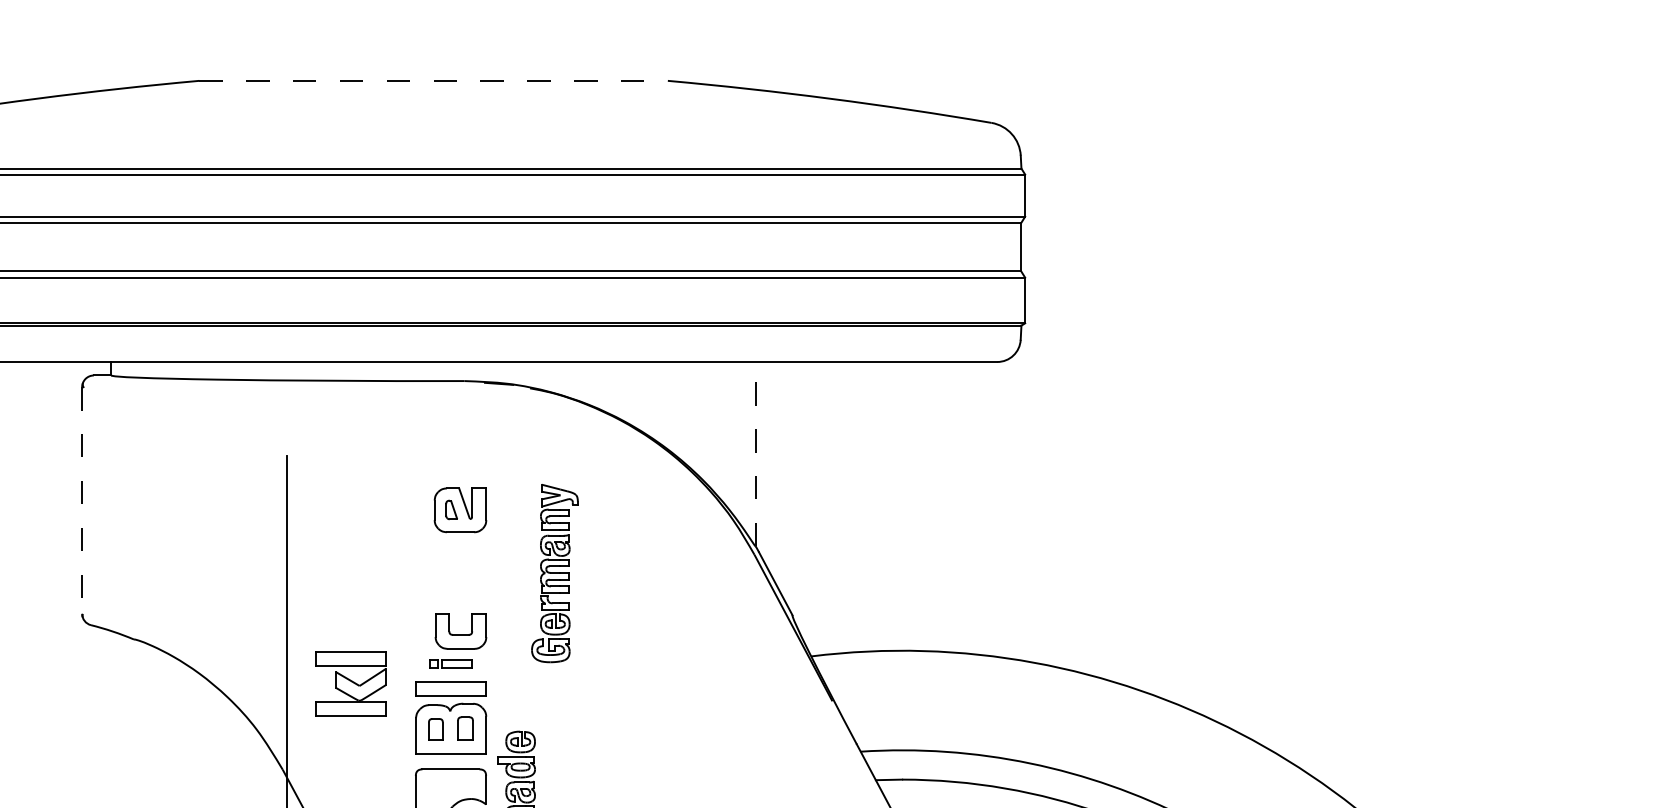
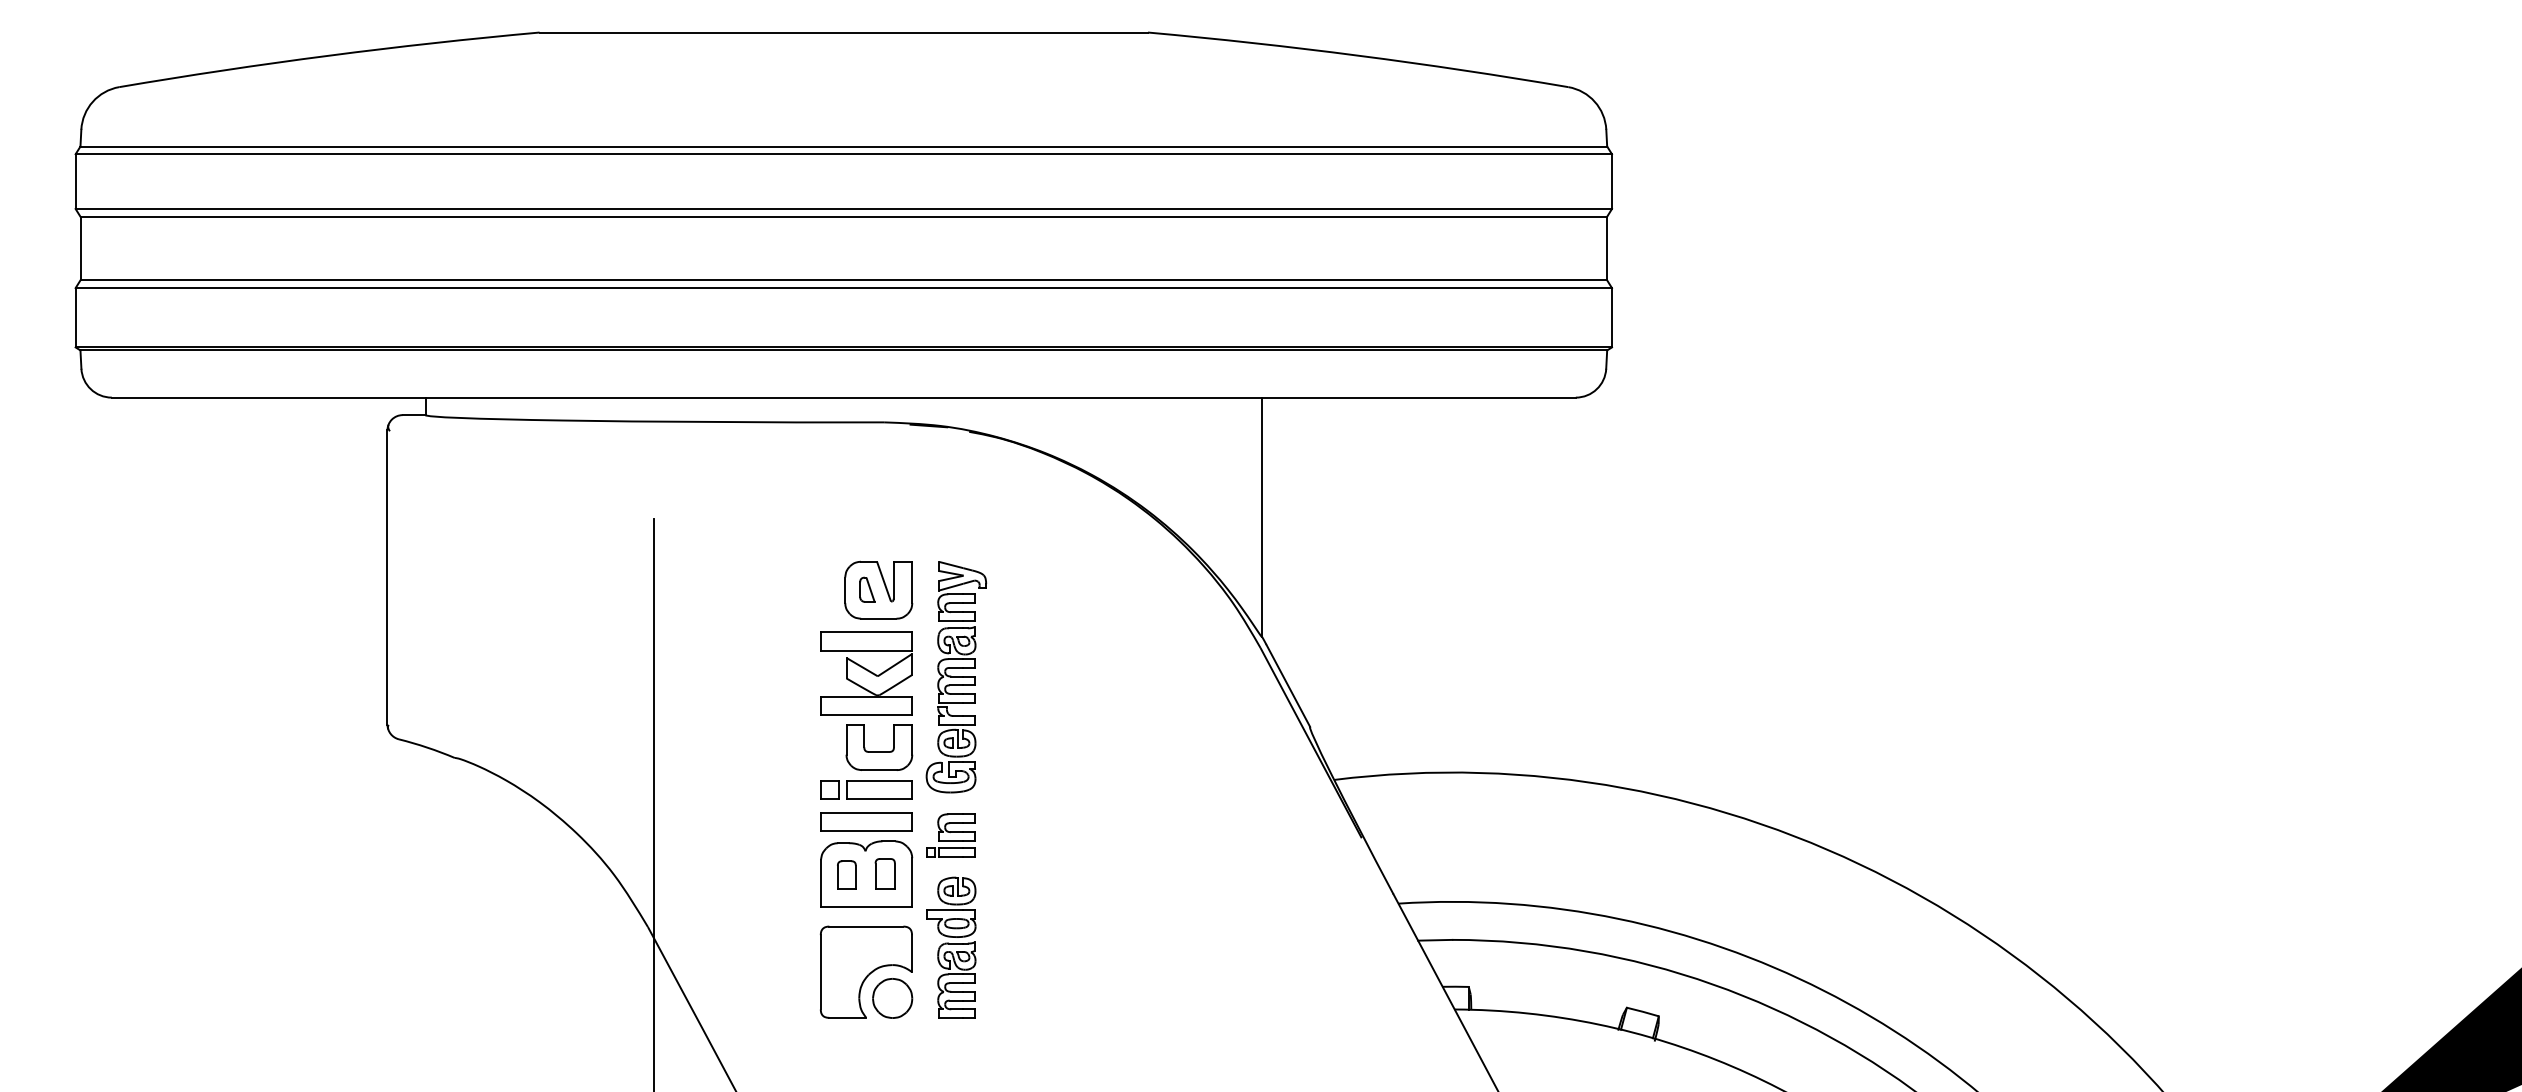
line: (434, 80) -> (844, 32), dashed -> solid
line: (756, 454) -> (1262, 517), dashed -> solid
line: (82, 500) -> (387, 577), dashed -> solid
part: (555, 573) -> (956, 677), moved
part: (451, 663) -> (866, 789), size x1.67
part: (350, 683) -> (866, 673), moved
part: (515, 699) -> (950, 835), added

